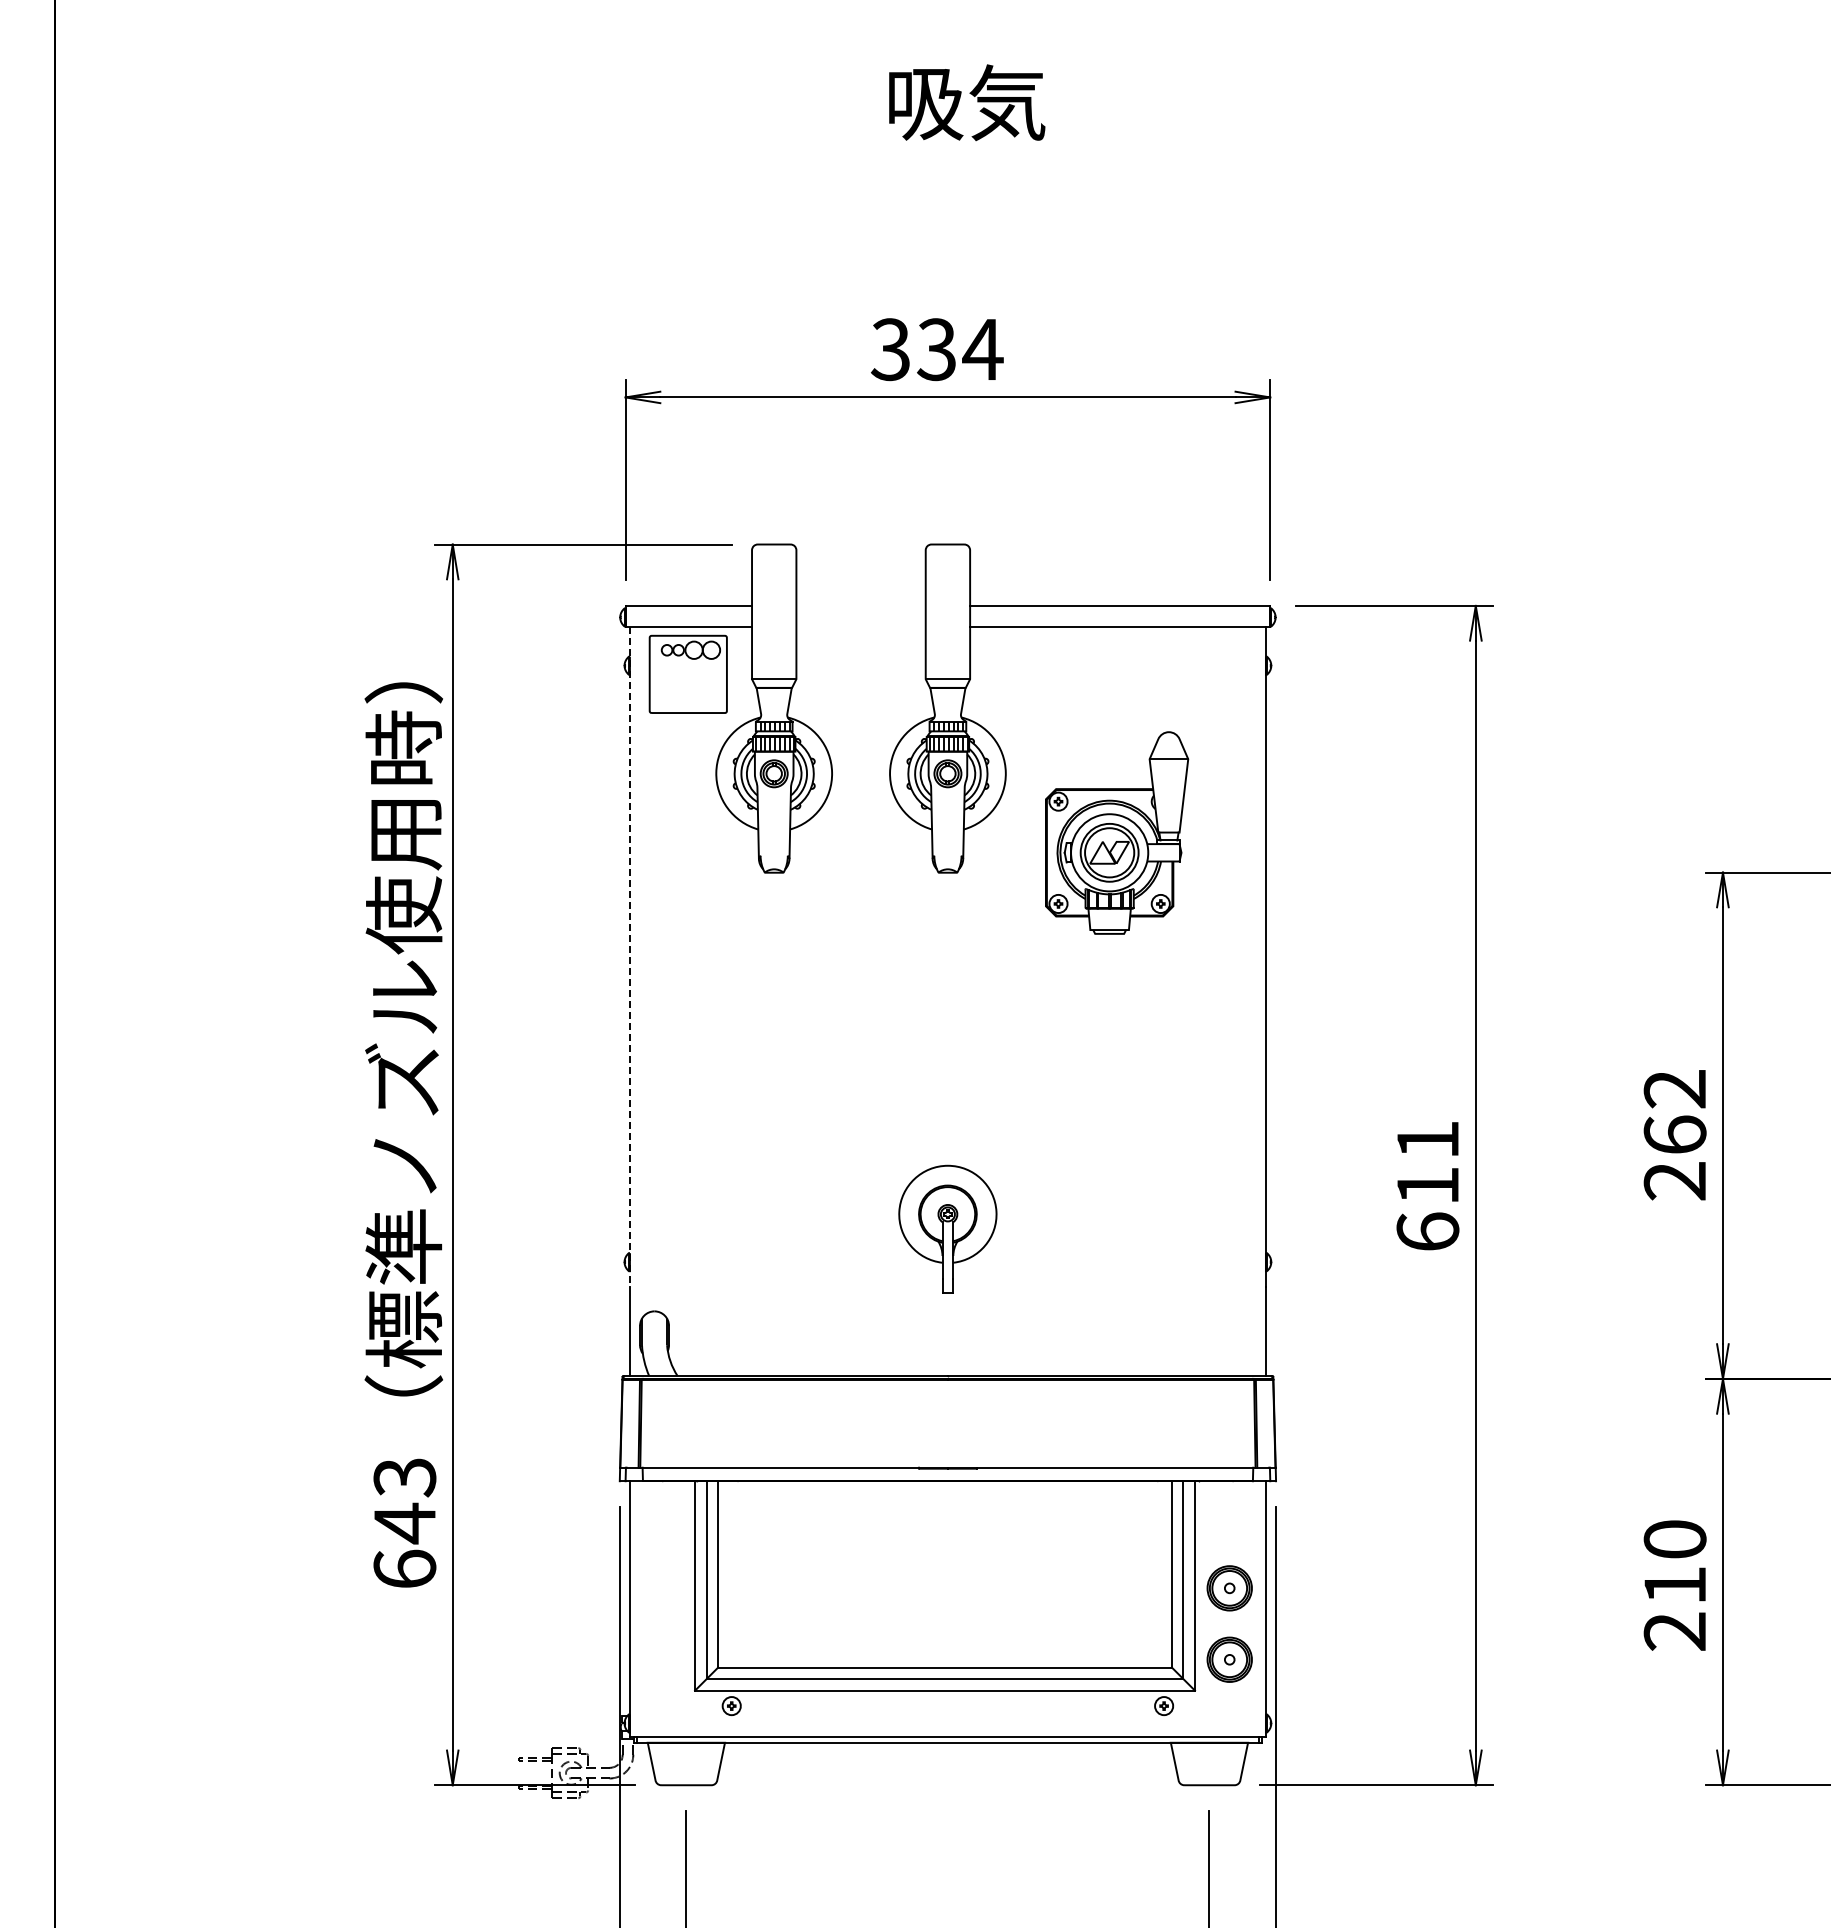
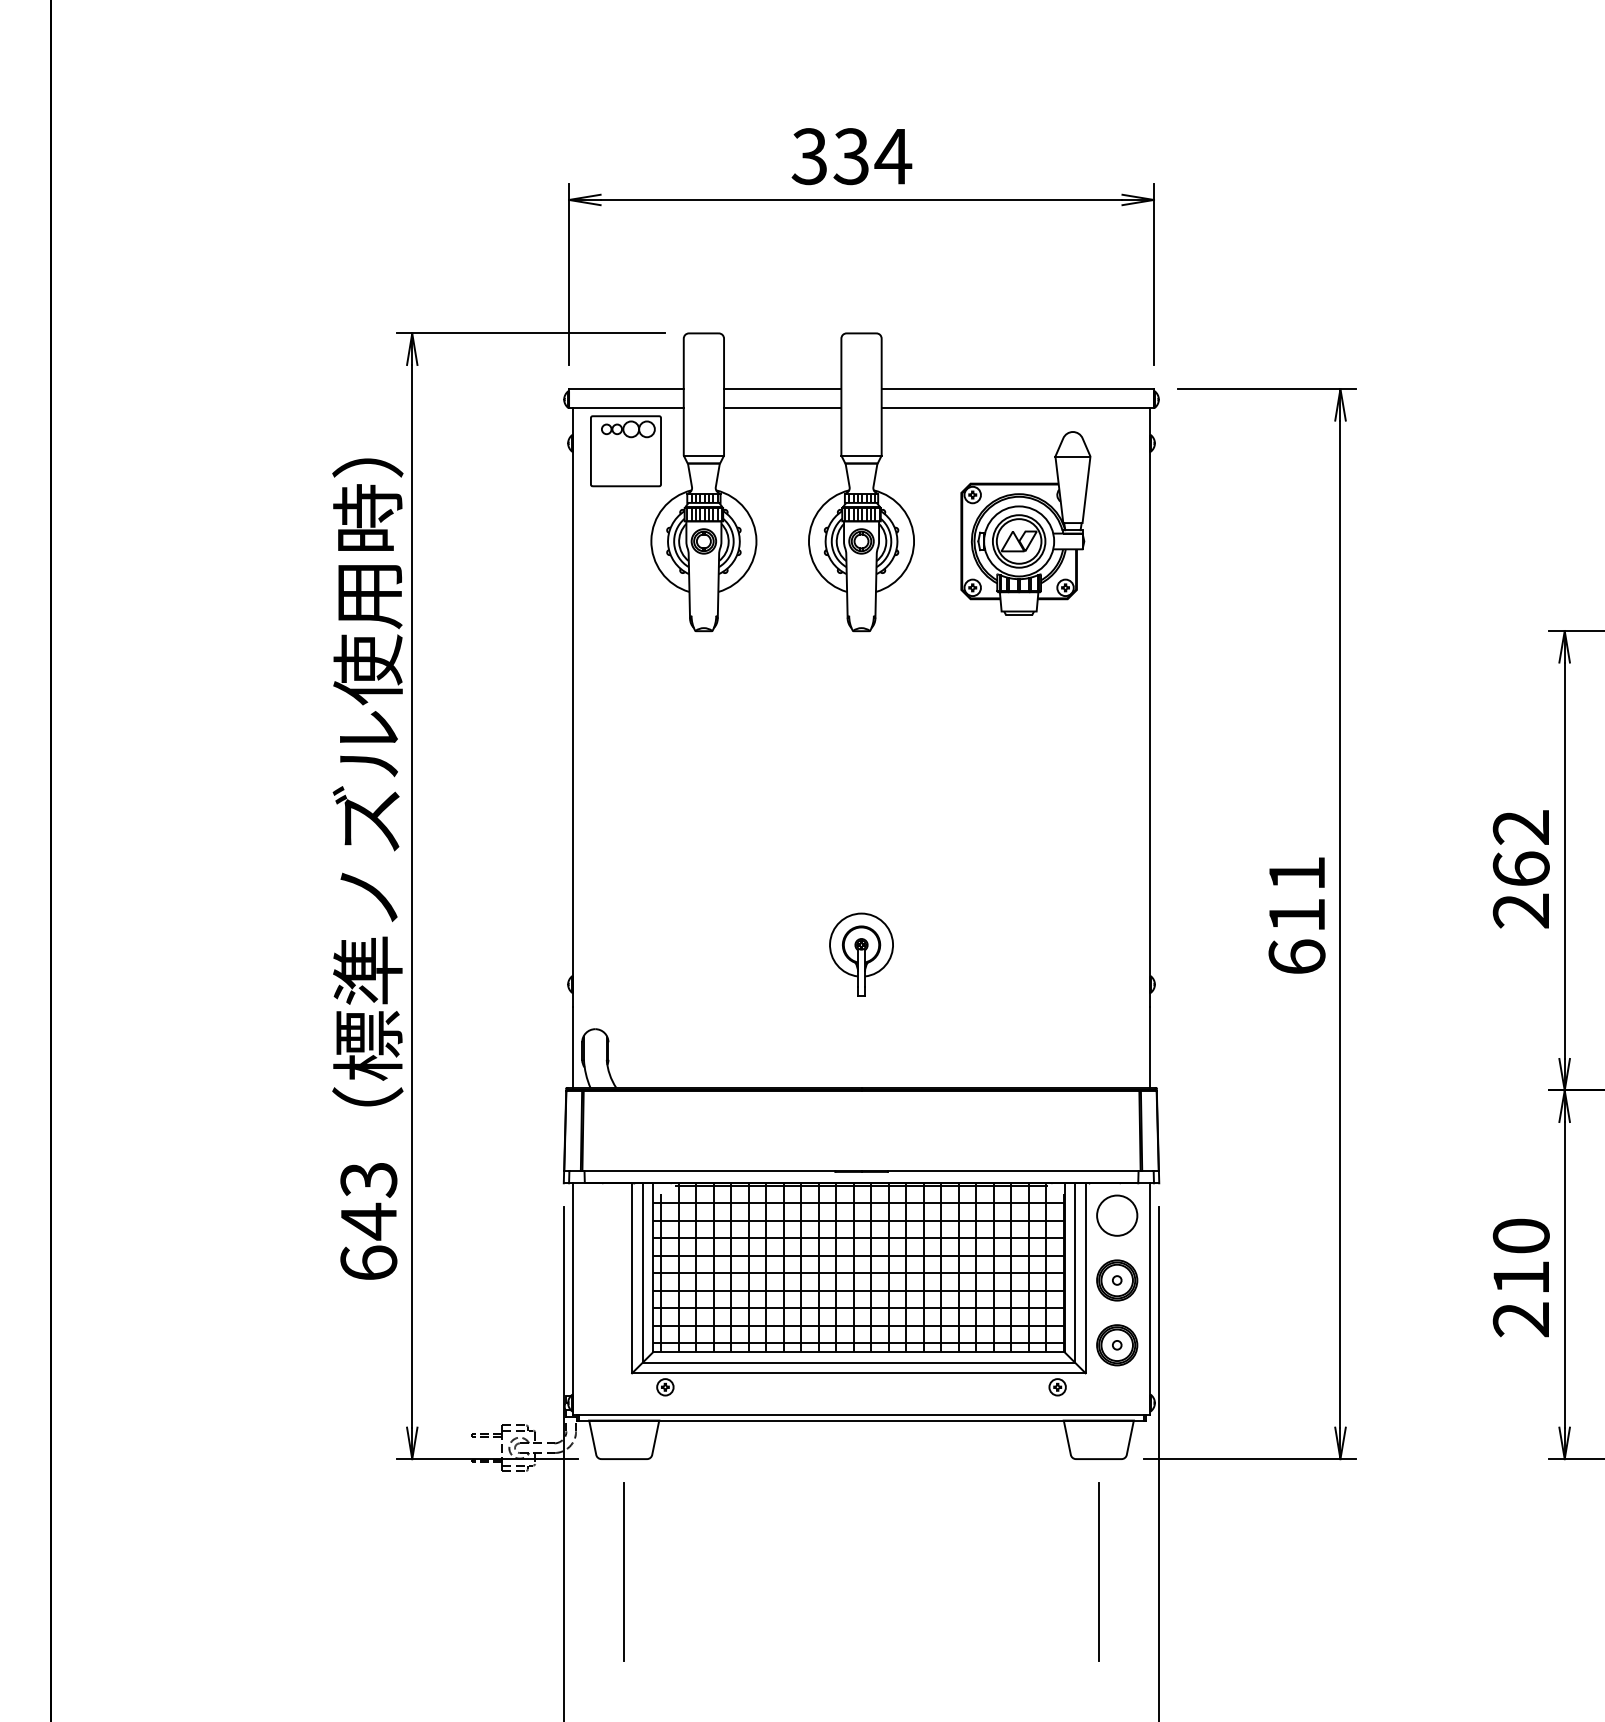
line: (860, 605) -> (782, 388), added
line: (860, 627) -> (782, 408), added
part: (1117, 832) -> (1026, 523), moved
line: (629, 957) -> (572, 708), dashed -> solid
part: (947, 1229) -> (861, 954), size x0.71
circle: (1229, 1516) -> (1116, 1215), added
hatch: (944, 1574) -> (858, 1267), added

